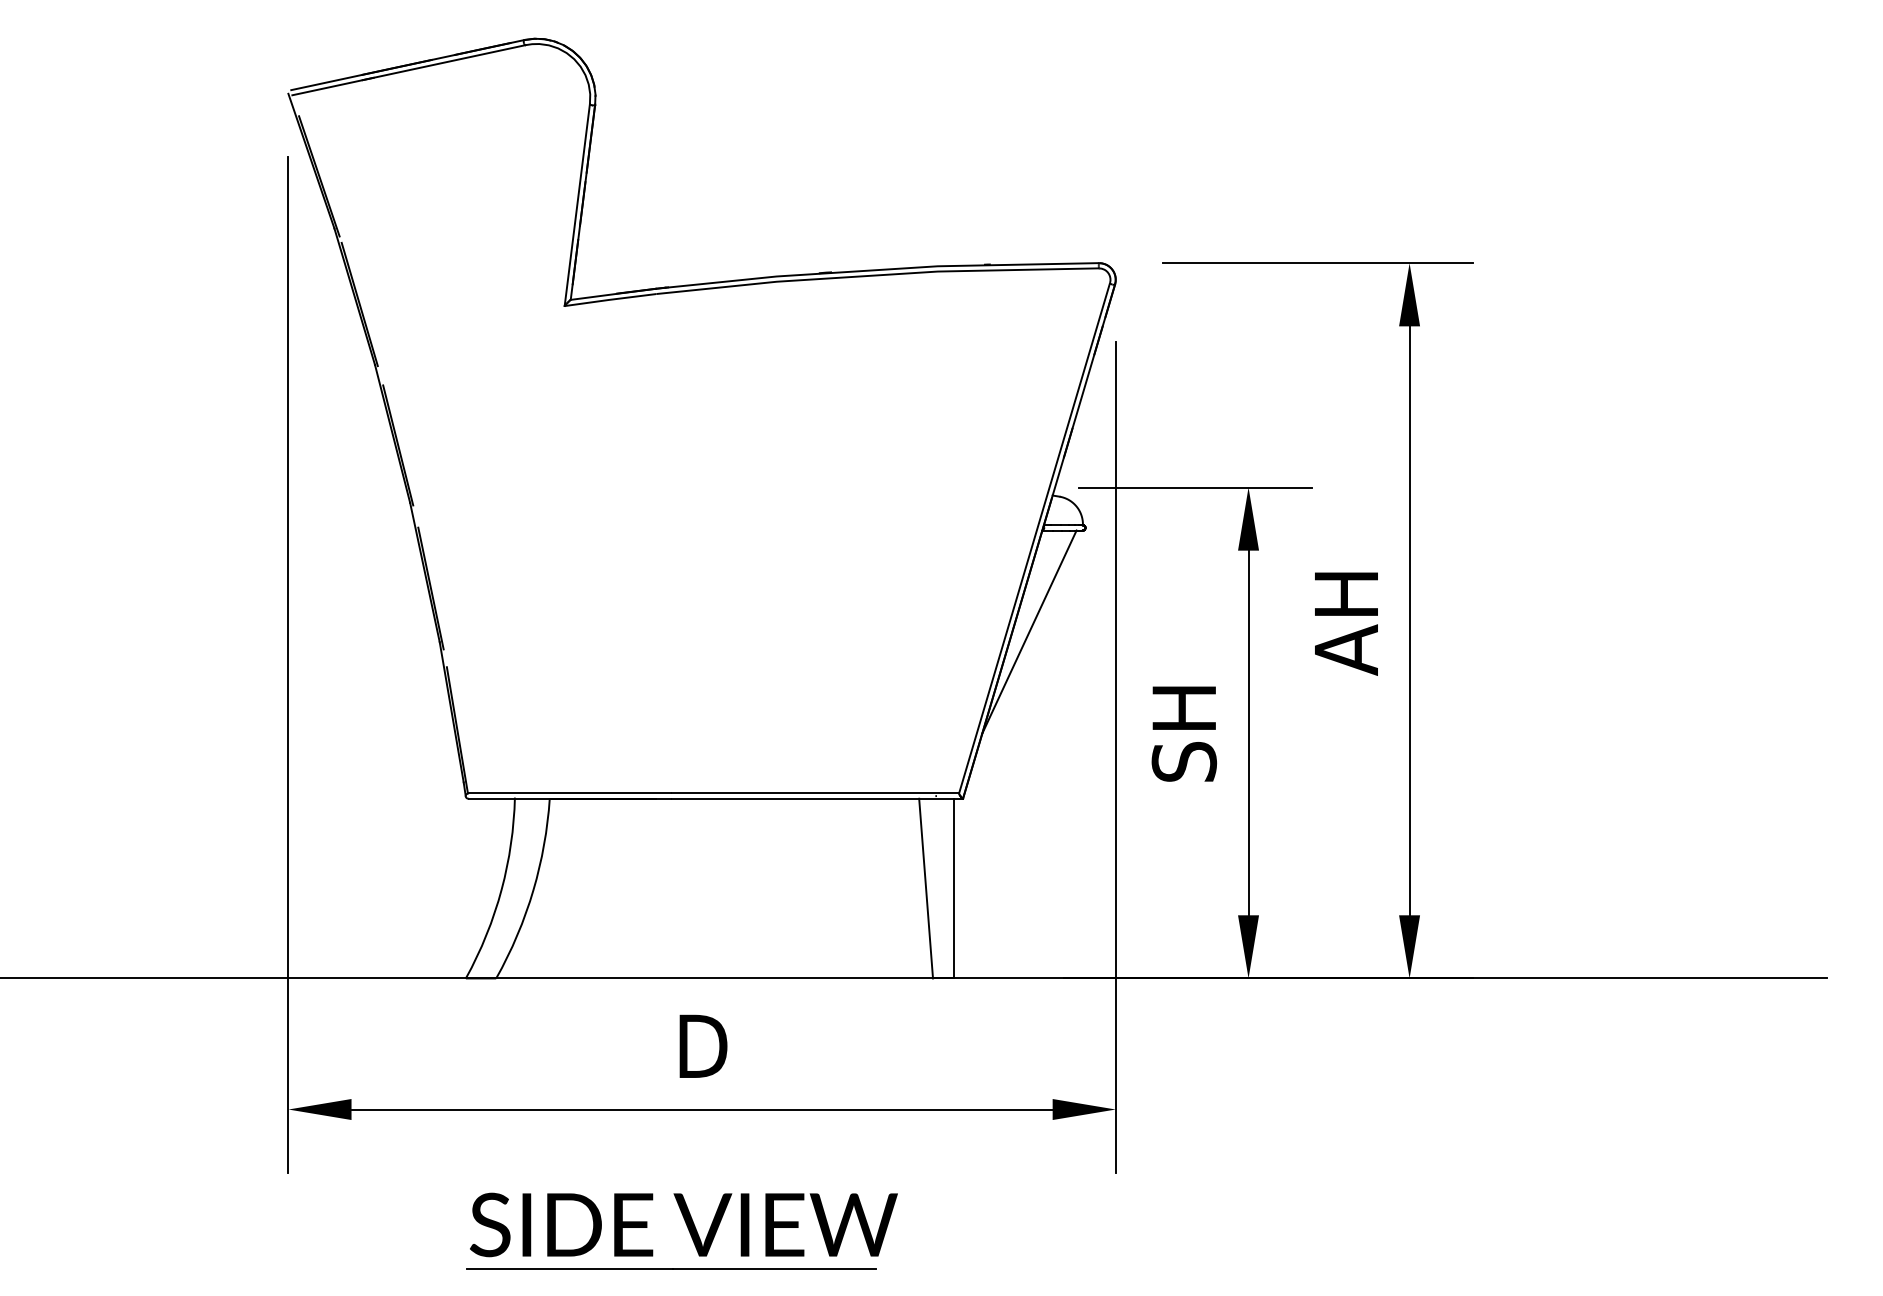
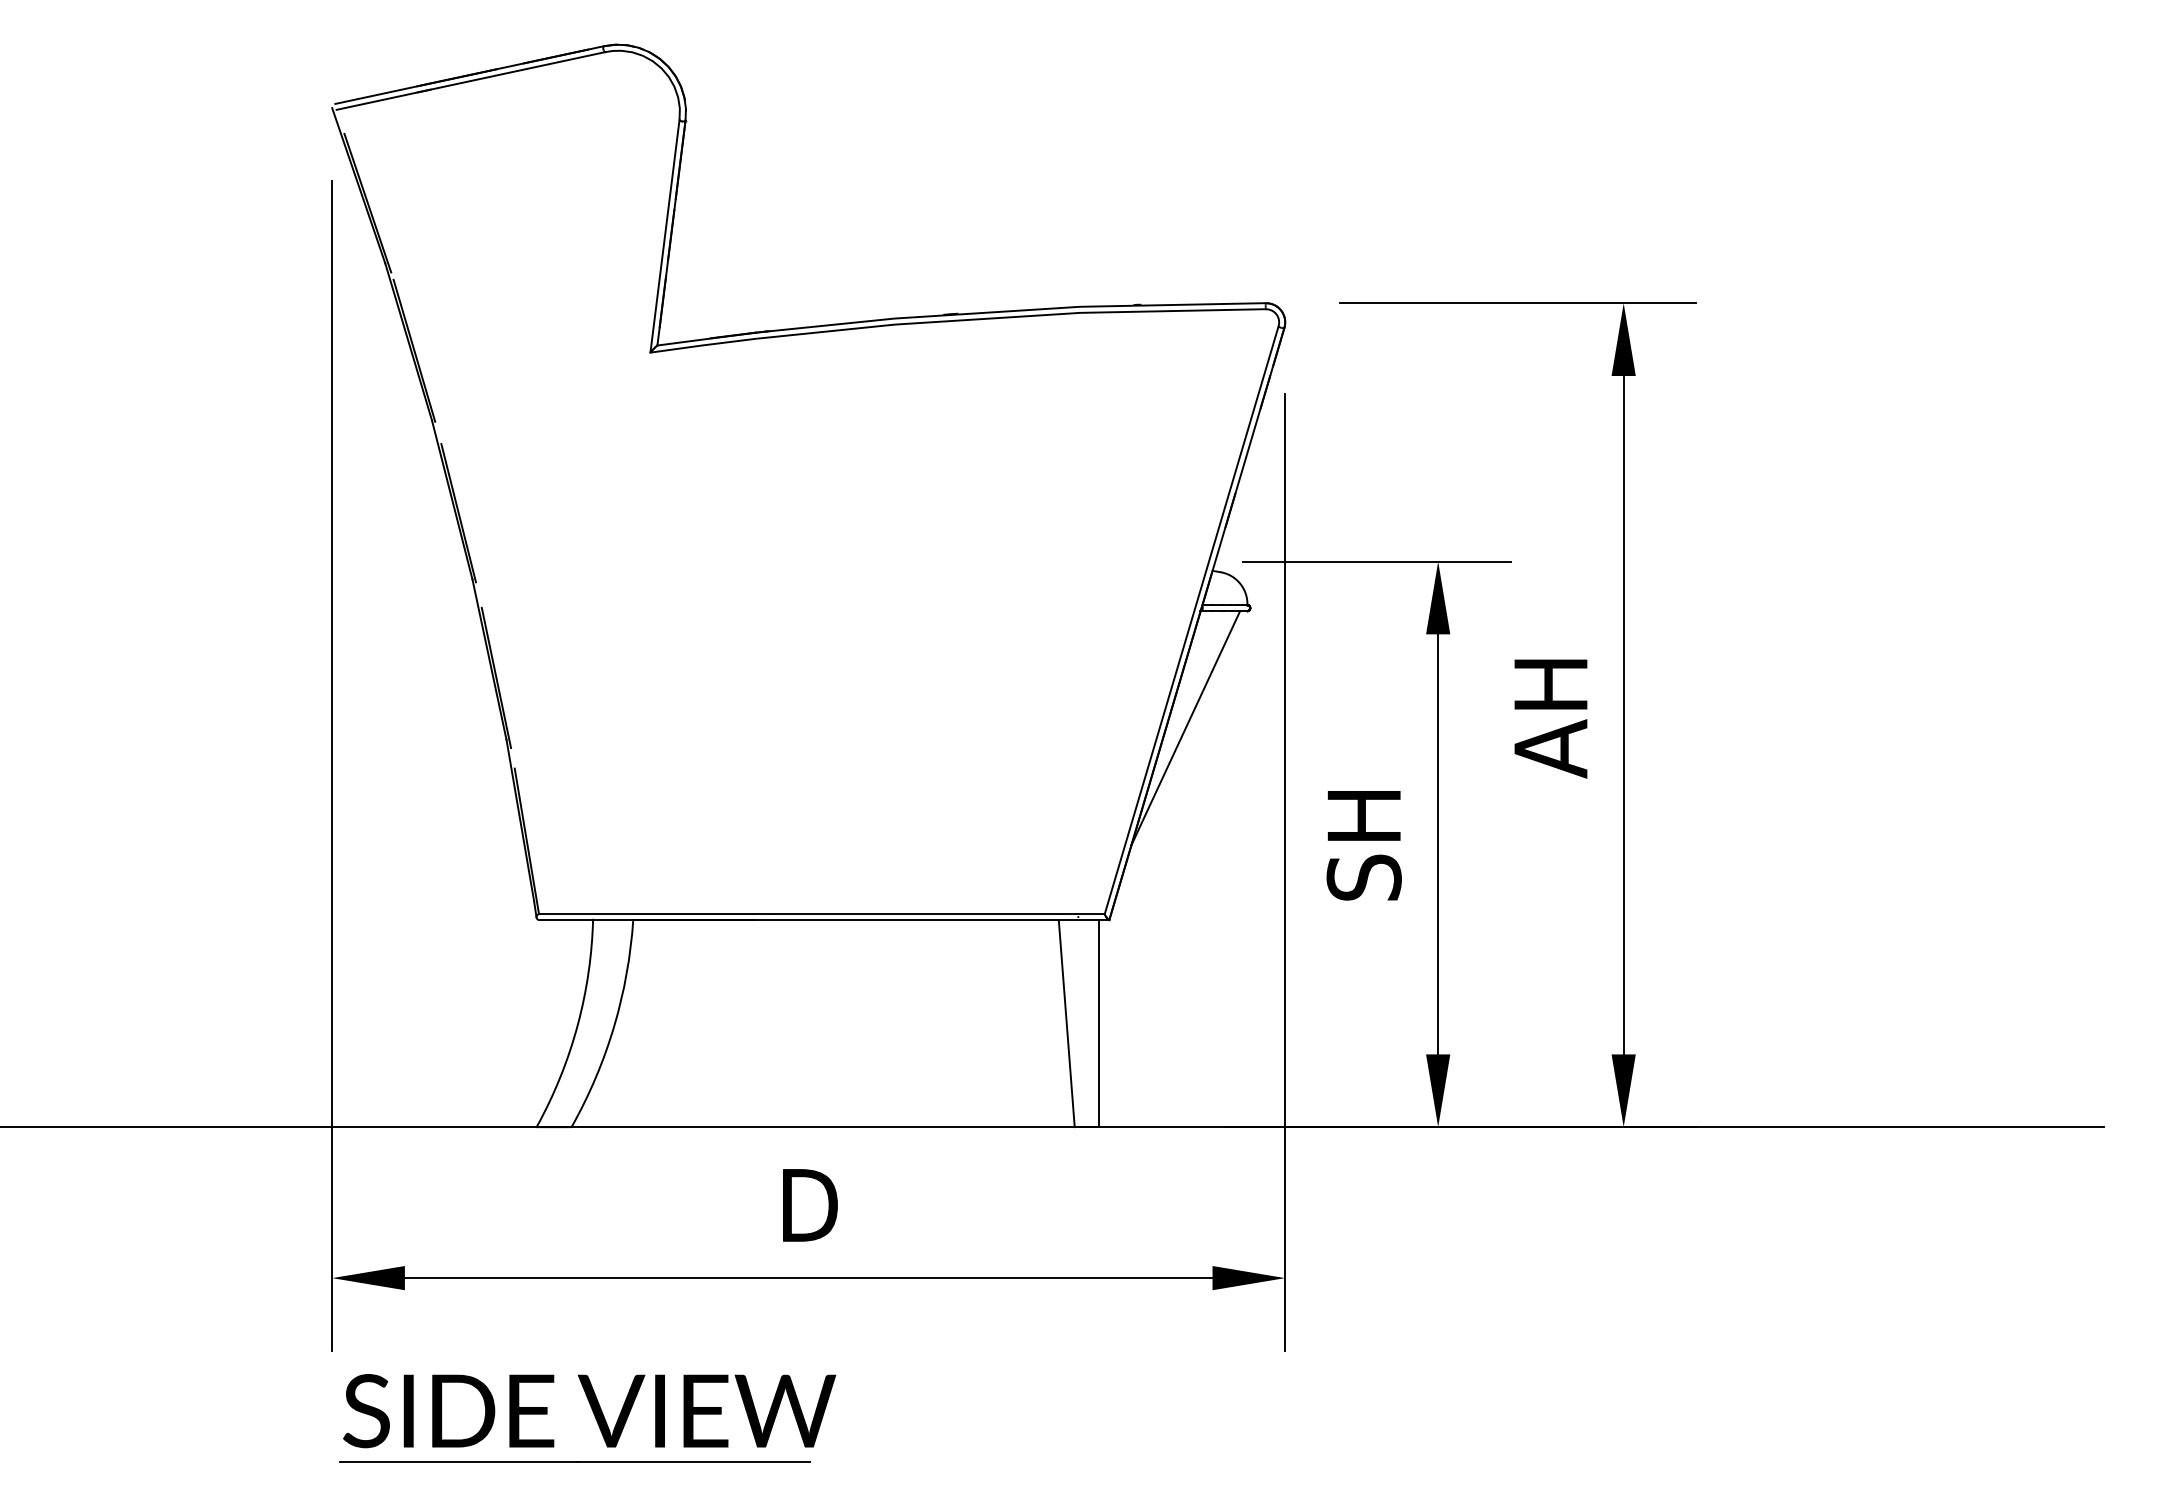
part: (687, 1228) -> (593, 1415), moved

